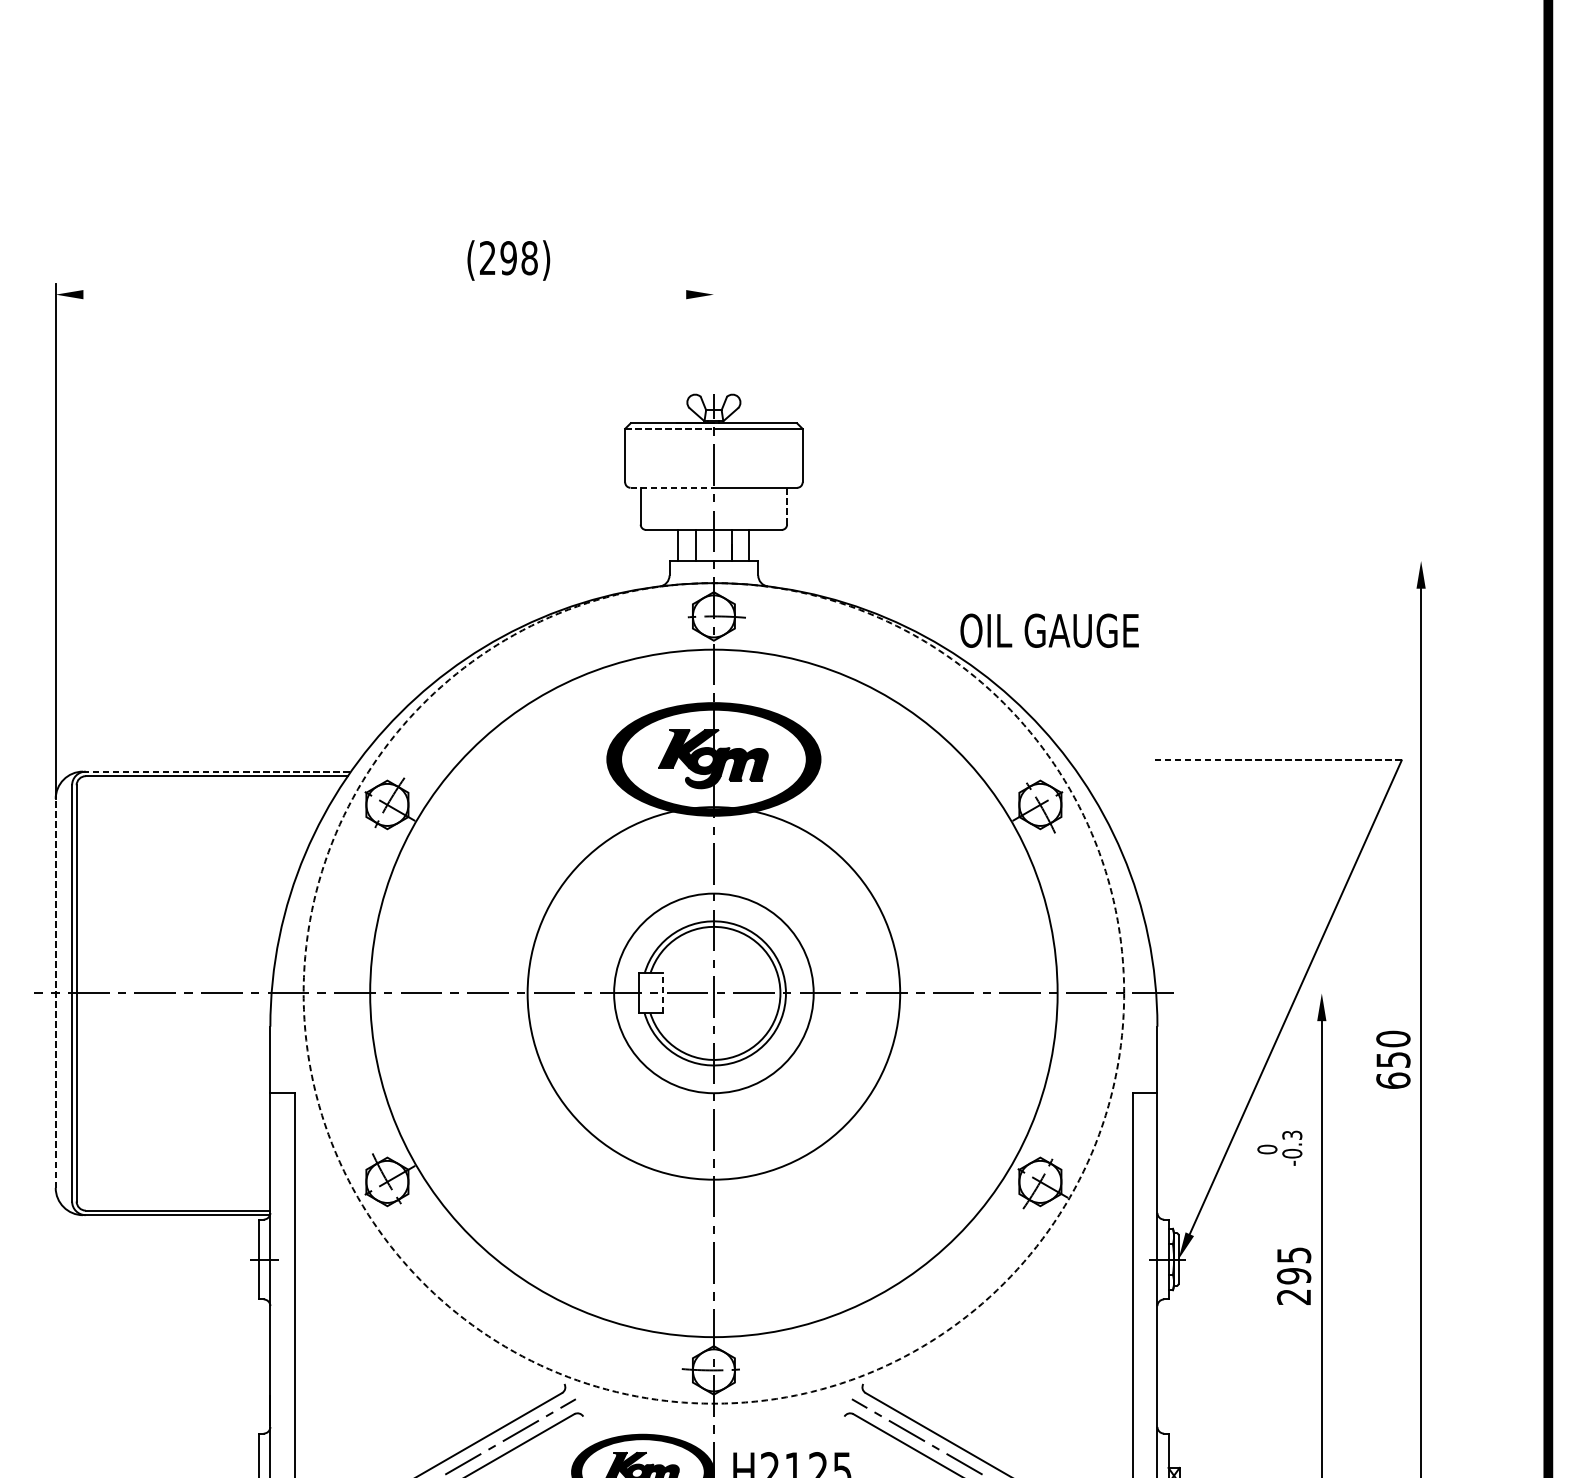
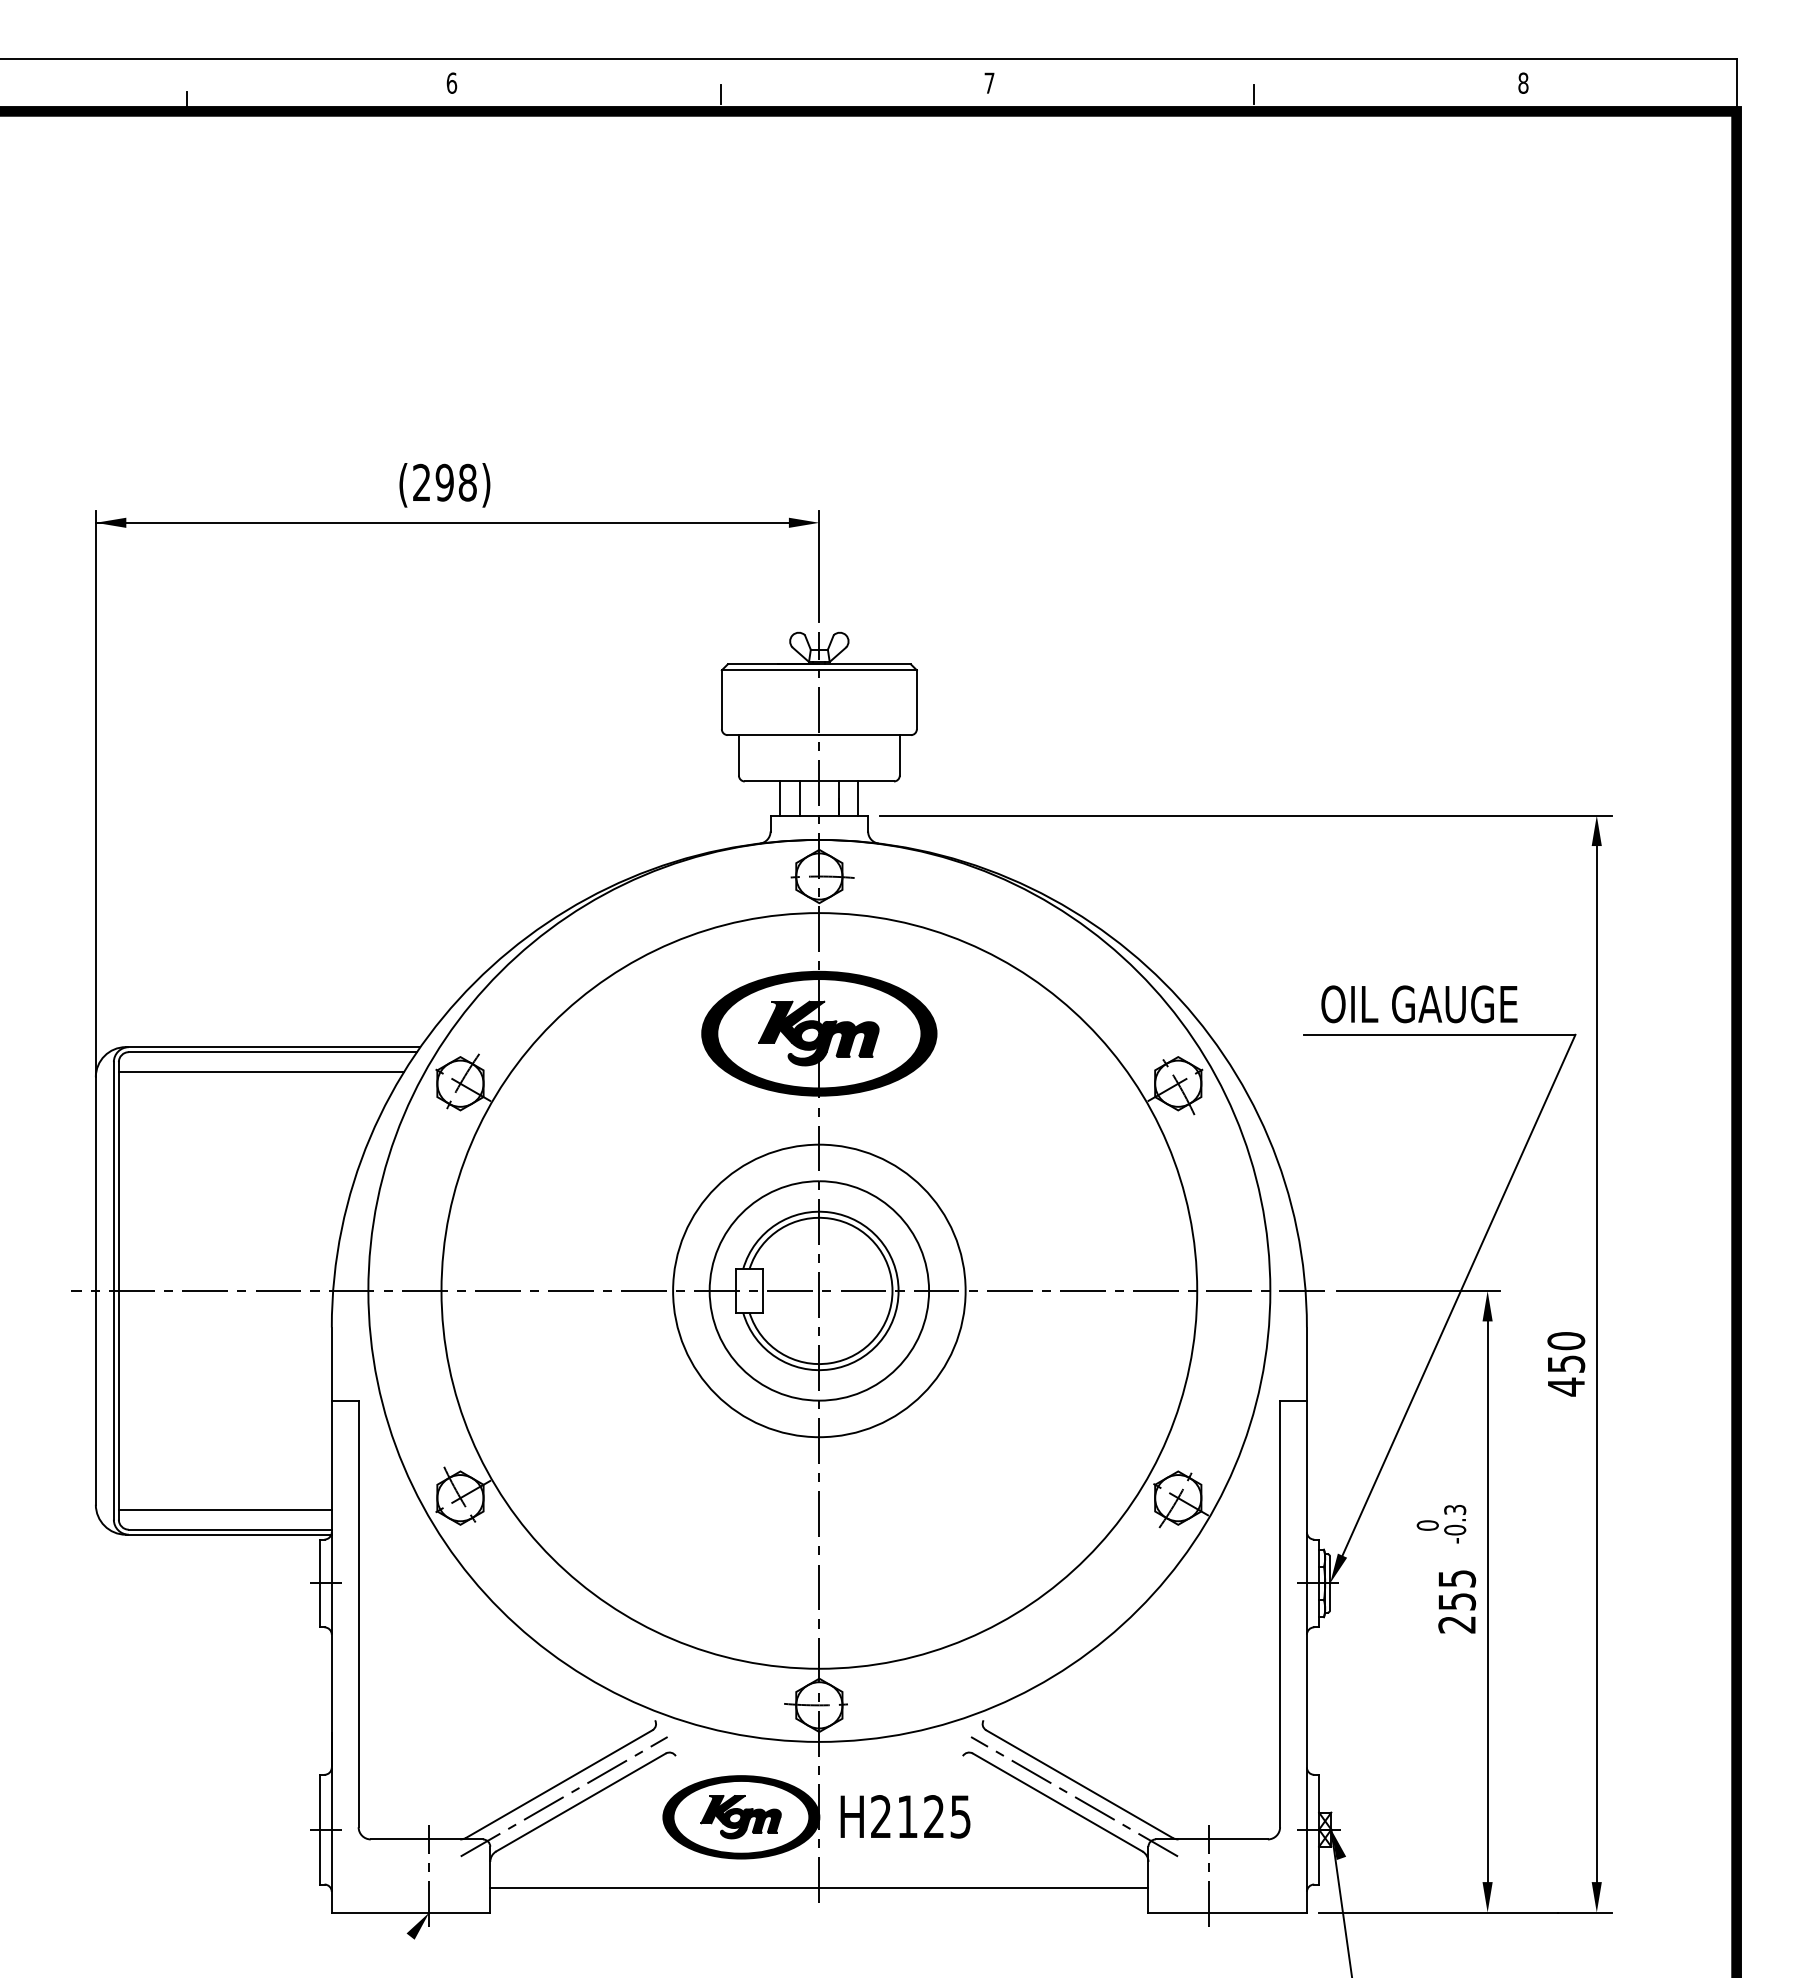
text: (508, 260) -> (444, 485), moved
line: (370, 294) -> (441, 522), added
line: (714, 334) -> (819, 566), added
line: (669, 429) -> (770, 670), dashed -> solid
line: (672, 488) -> (773, 735), dashed -> solid
line: (786, 505) -> (899, 754), dashed -> solid
line: (1102, 560) -> (1246, 815), added
text: (1049, 630) -> (1419, 1004), moved
line: (1278, 760) -> (1439, 1034), dashed -> solid
line: (217, 771) -> (273, 1047), dashed -> solid
line: (206, 794) -> (261, 1072), added
line: (55, 993) -> (95, 1290), dashed -> solid
line: (663, 993) -> (763, 1290), dashed -> solid
circle: (714, 993) -> (819, 1290), dashed -> solid
circle: (714, 993) -> (819, 1290), size x0.71
line: (1258, 993) -> (1418, 1290), added
text: (1393, 1080) -> (1566, 1386), 650 -> 450
text: (1279, 1148) -> (1441, 1524), moved
line: (172, 1192) -> (224, 1509), added
text: (1293, 1275) -> (1456, 1601), 295 -> 255

